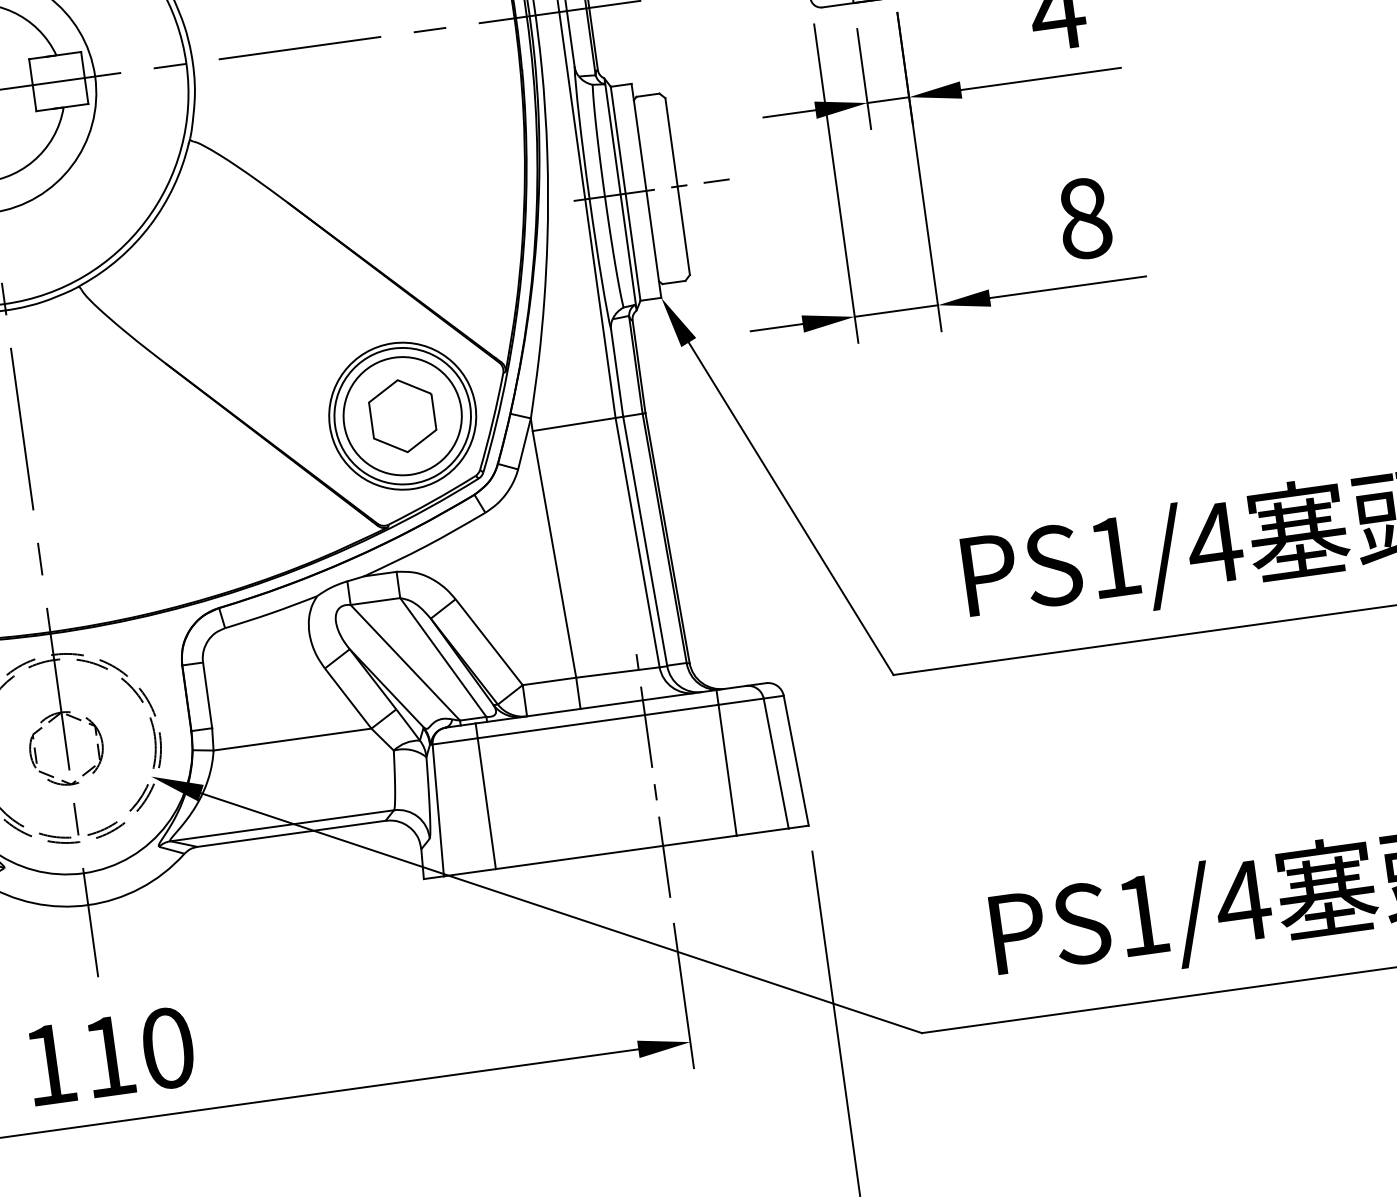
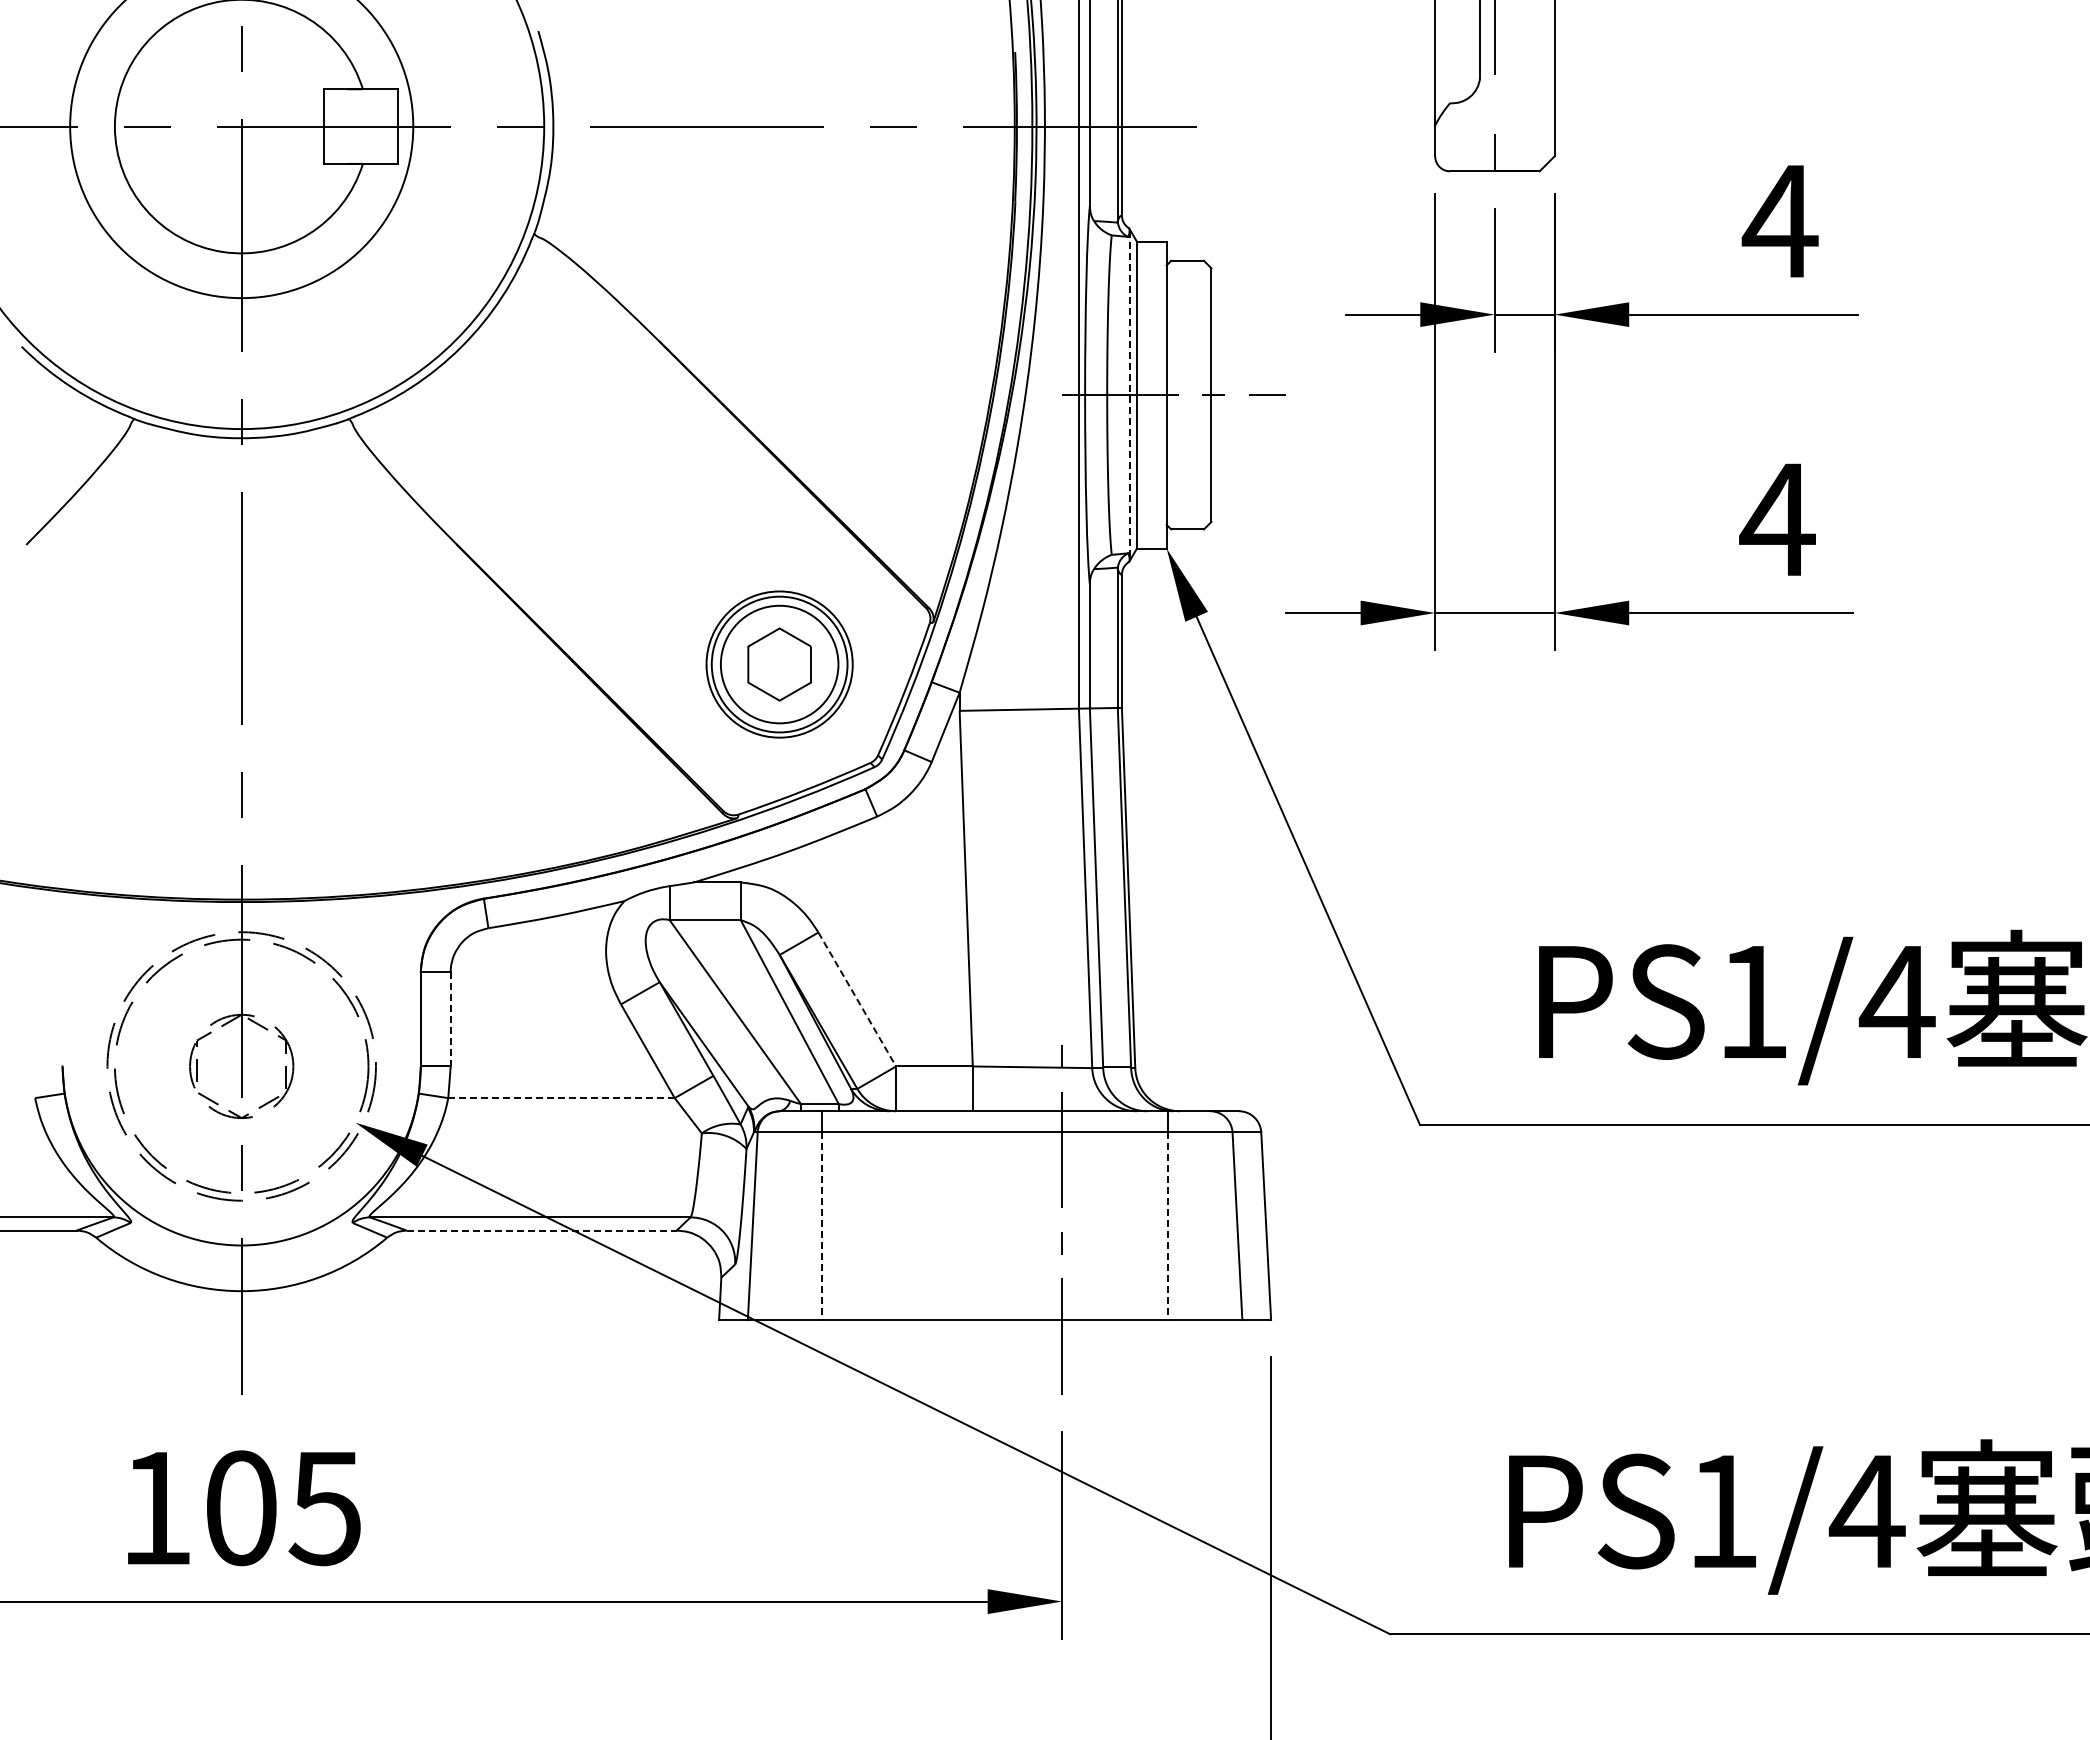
line: (620, 194) -> (1129, 394), solid -> dashed
text: (1084, 218) -> (1777, 519), 8 -> 4
part: (402, 416) -> (779, 664), size x0.7
line: (489, 642) -> (857, 1000), solid -> dashed
line: (207, 695) -> (450, 1019), solid -> dashed
line: (293, 739) -> (562, 1098), solid -> dashed
line: (727, 770) -> (1167, 1226), solid -> dashed
line: (486, 803) -> (822, 1226), solid -> dashed
line: (292, 833) -> (542, 1230), solid -> dashed
text: (139, 1052) -> (284, 1508), 110 -> 105

